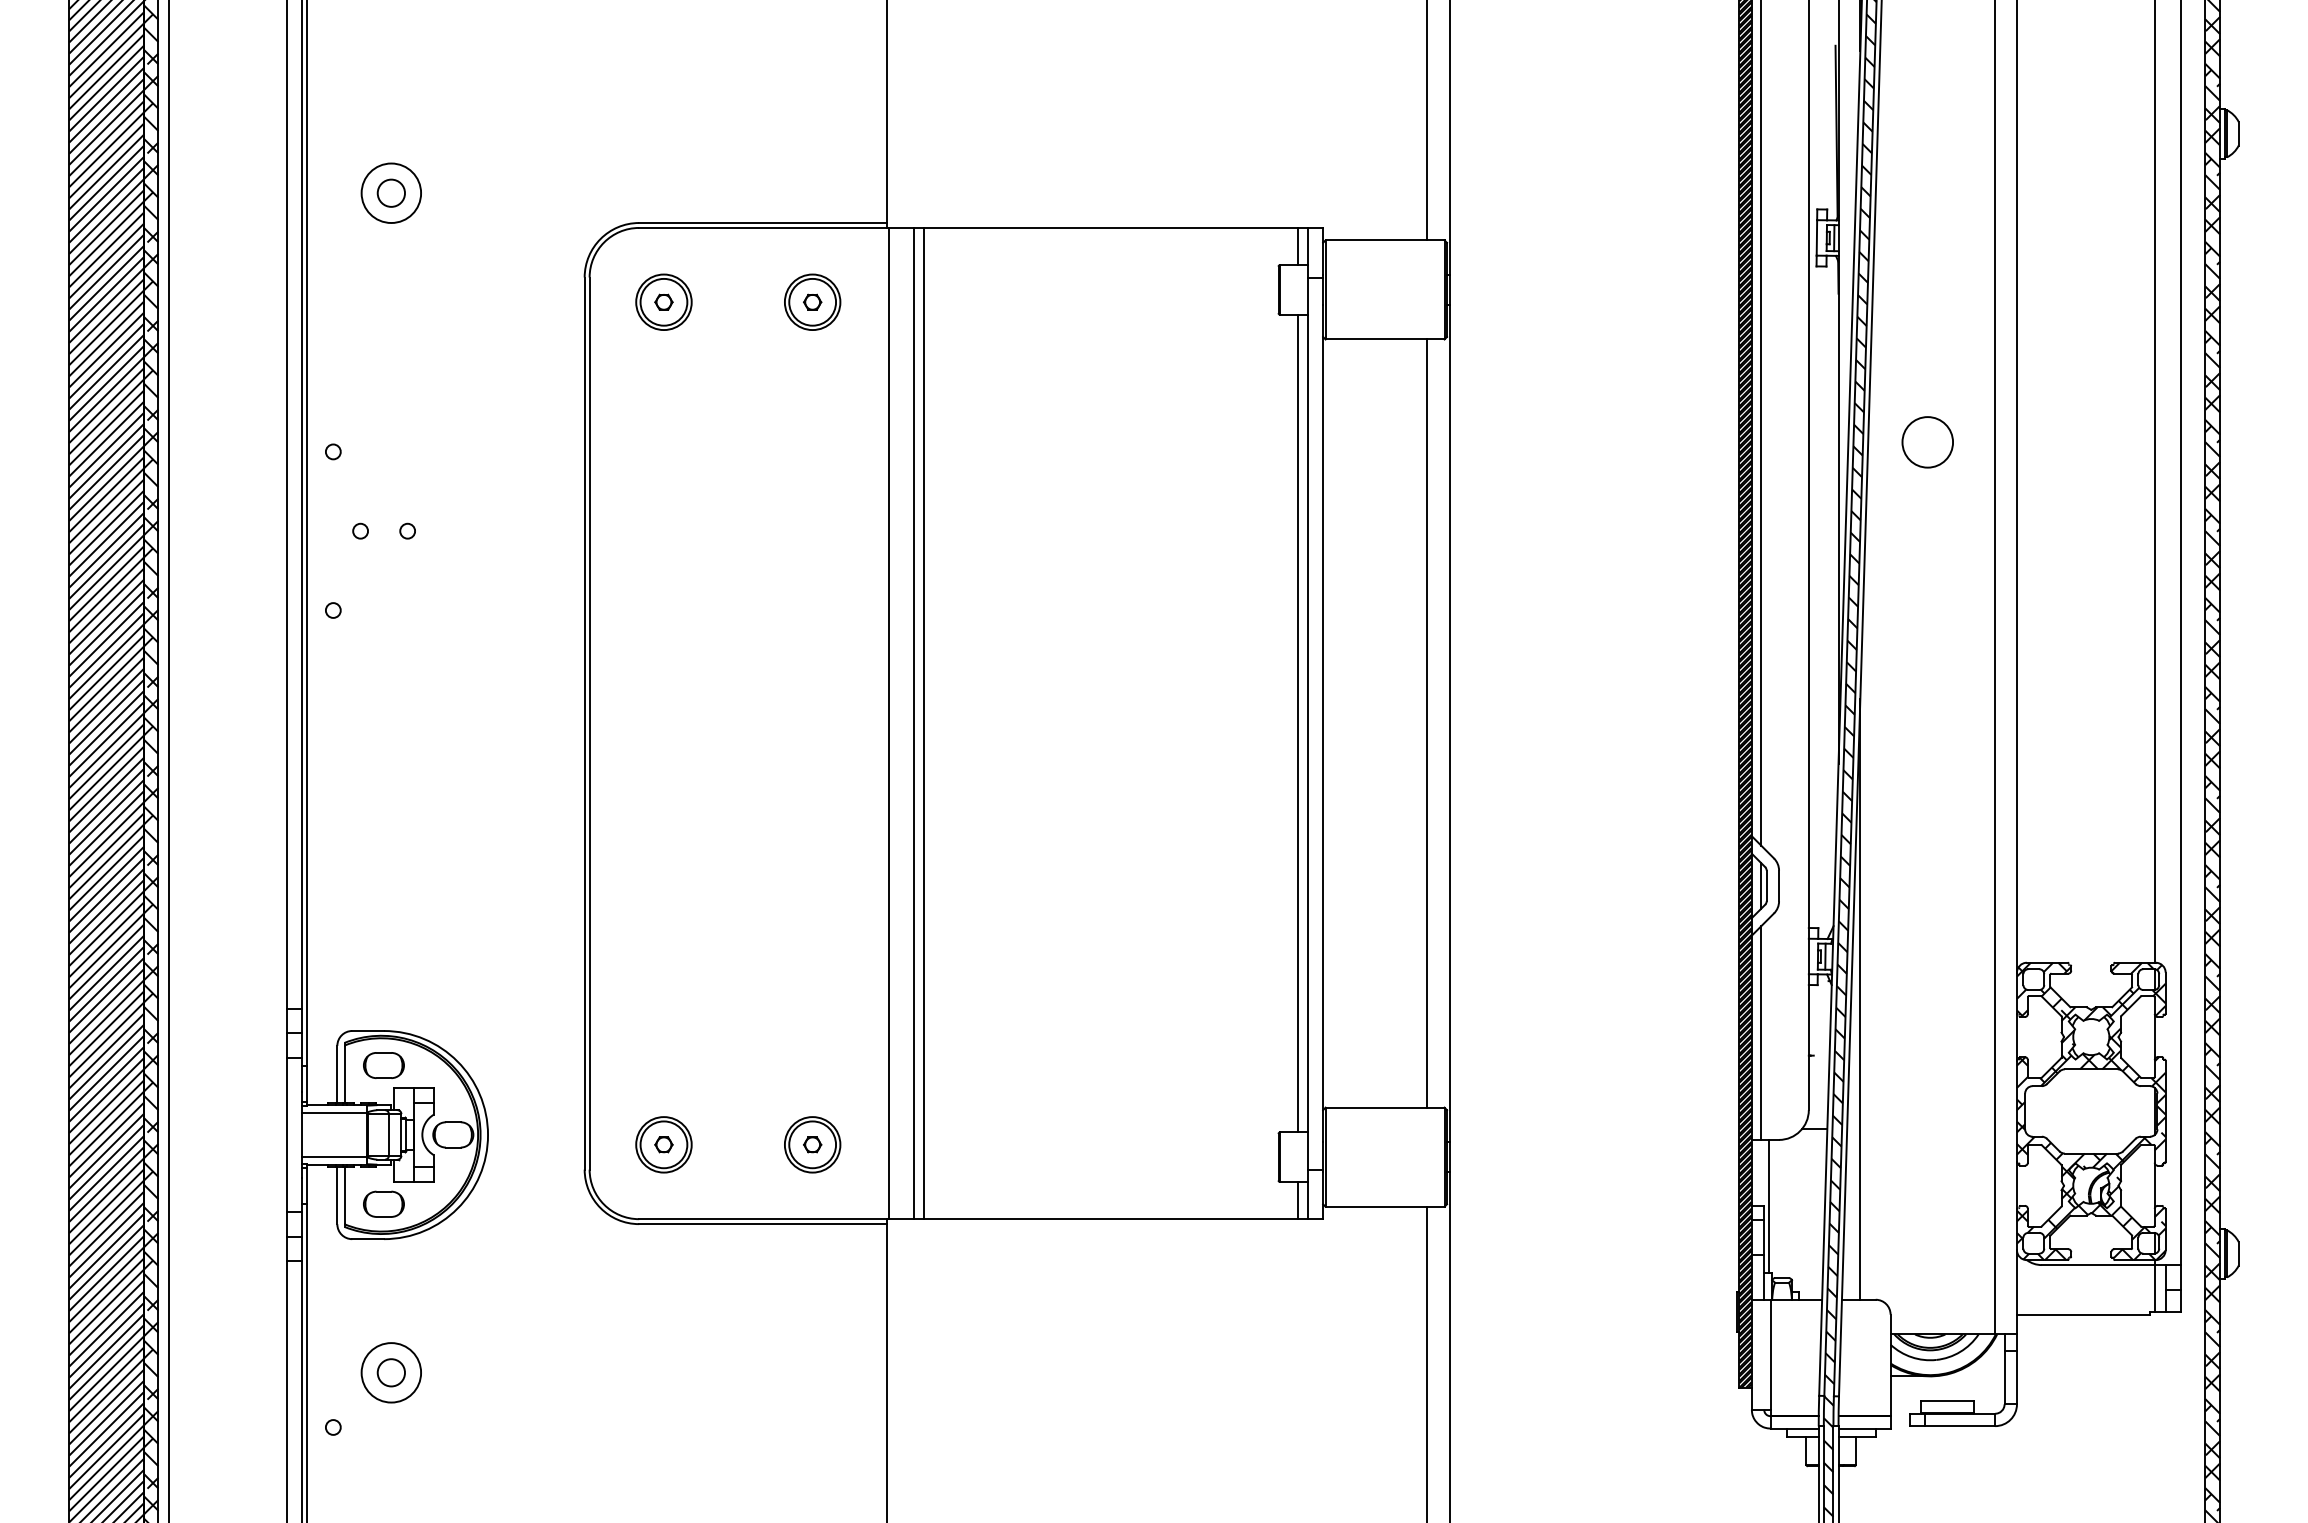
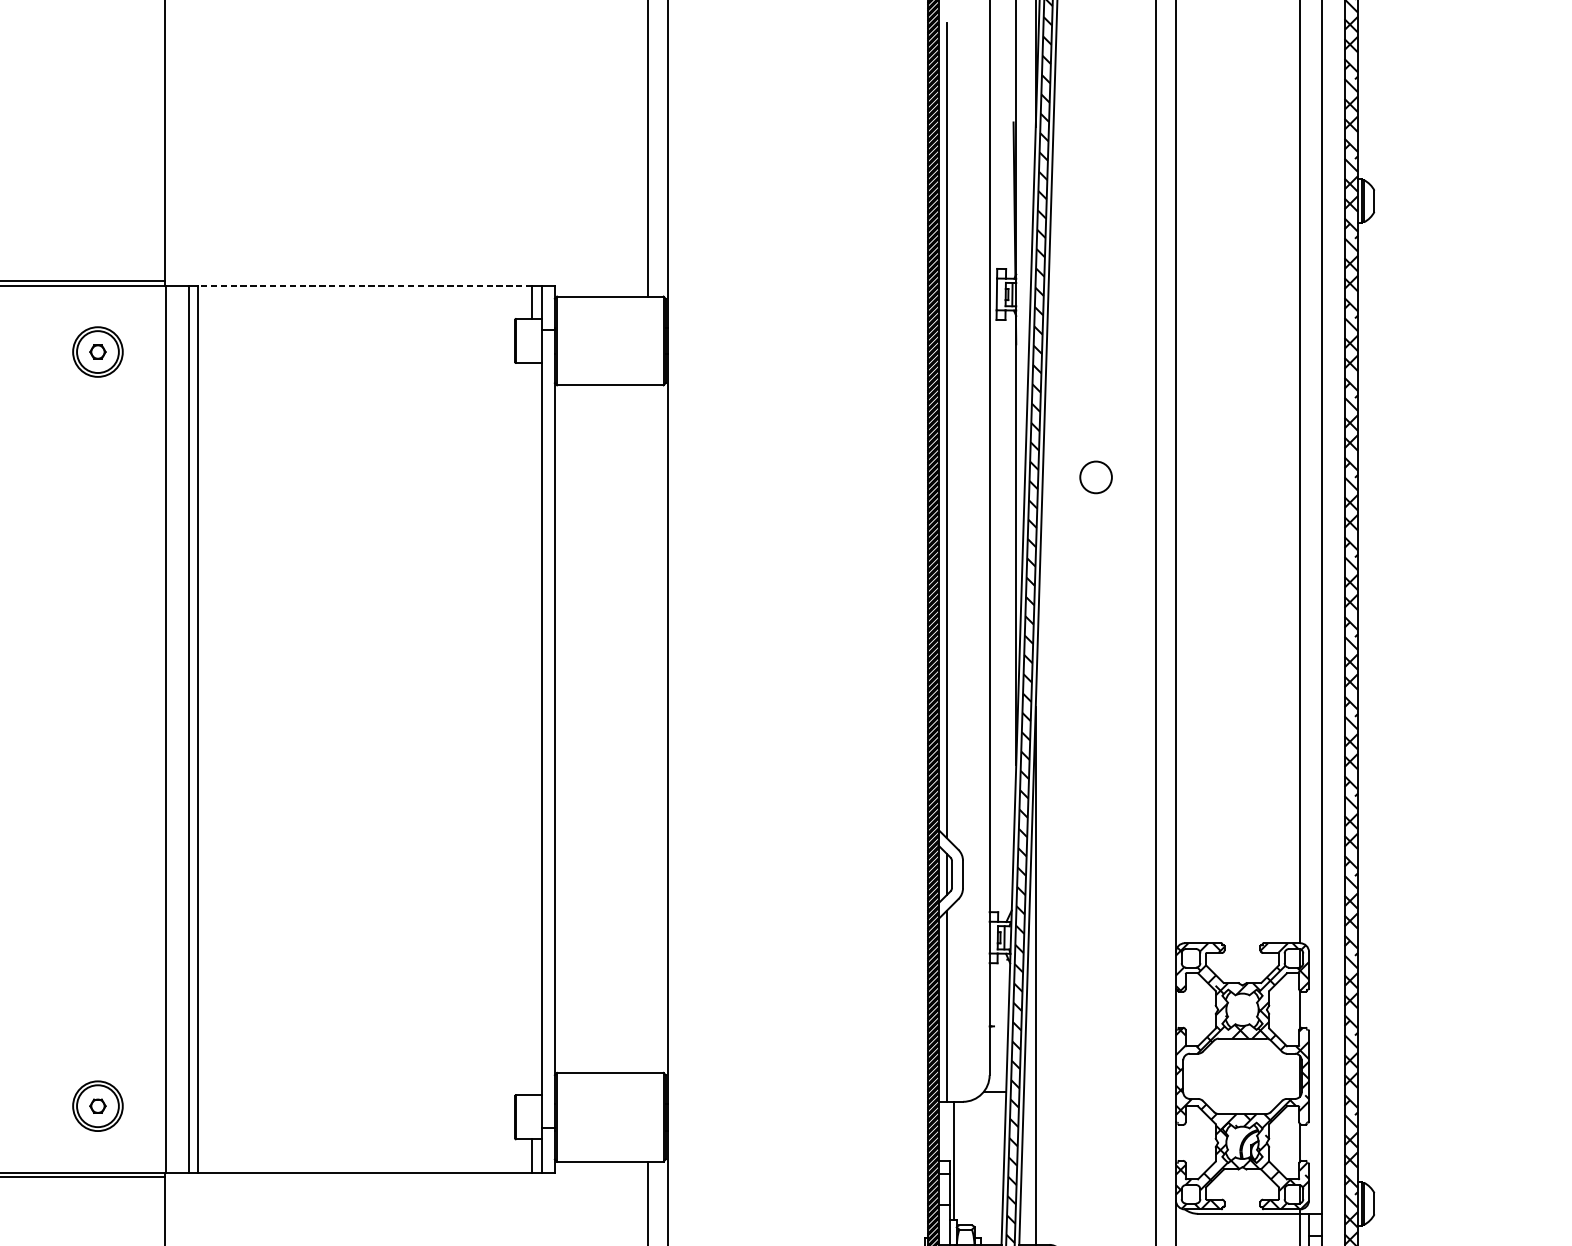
line: (1111, 227) -> (365, 285), solid -> dashed
circle: (1927, 442) -> (1095, 477), size x0.7
line: (1297, 723) -> (531, 729), removed
line: (1427, 723) -> (648, 729), removed

